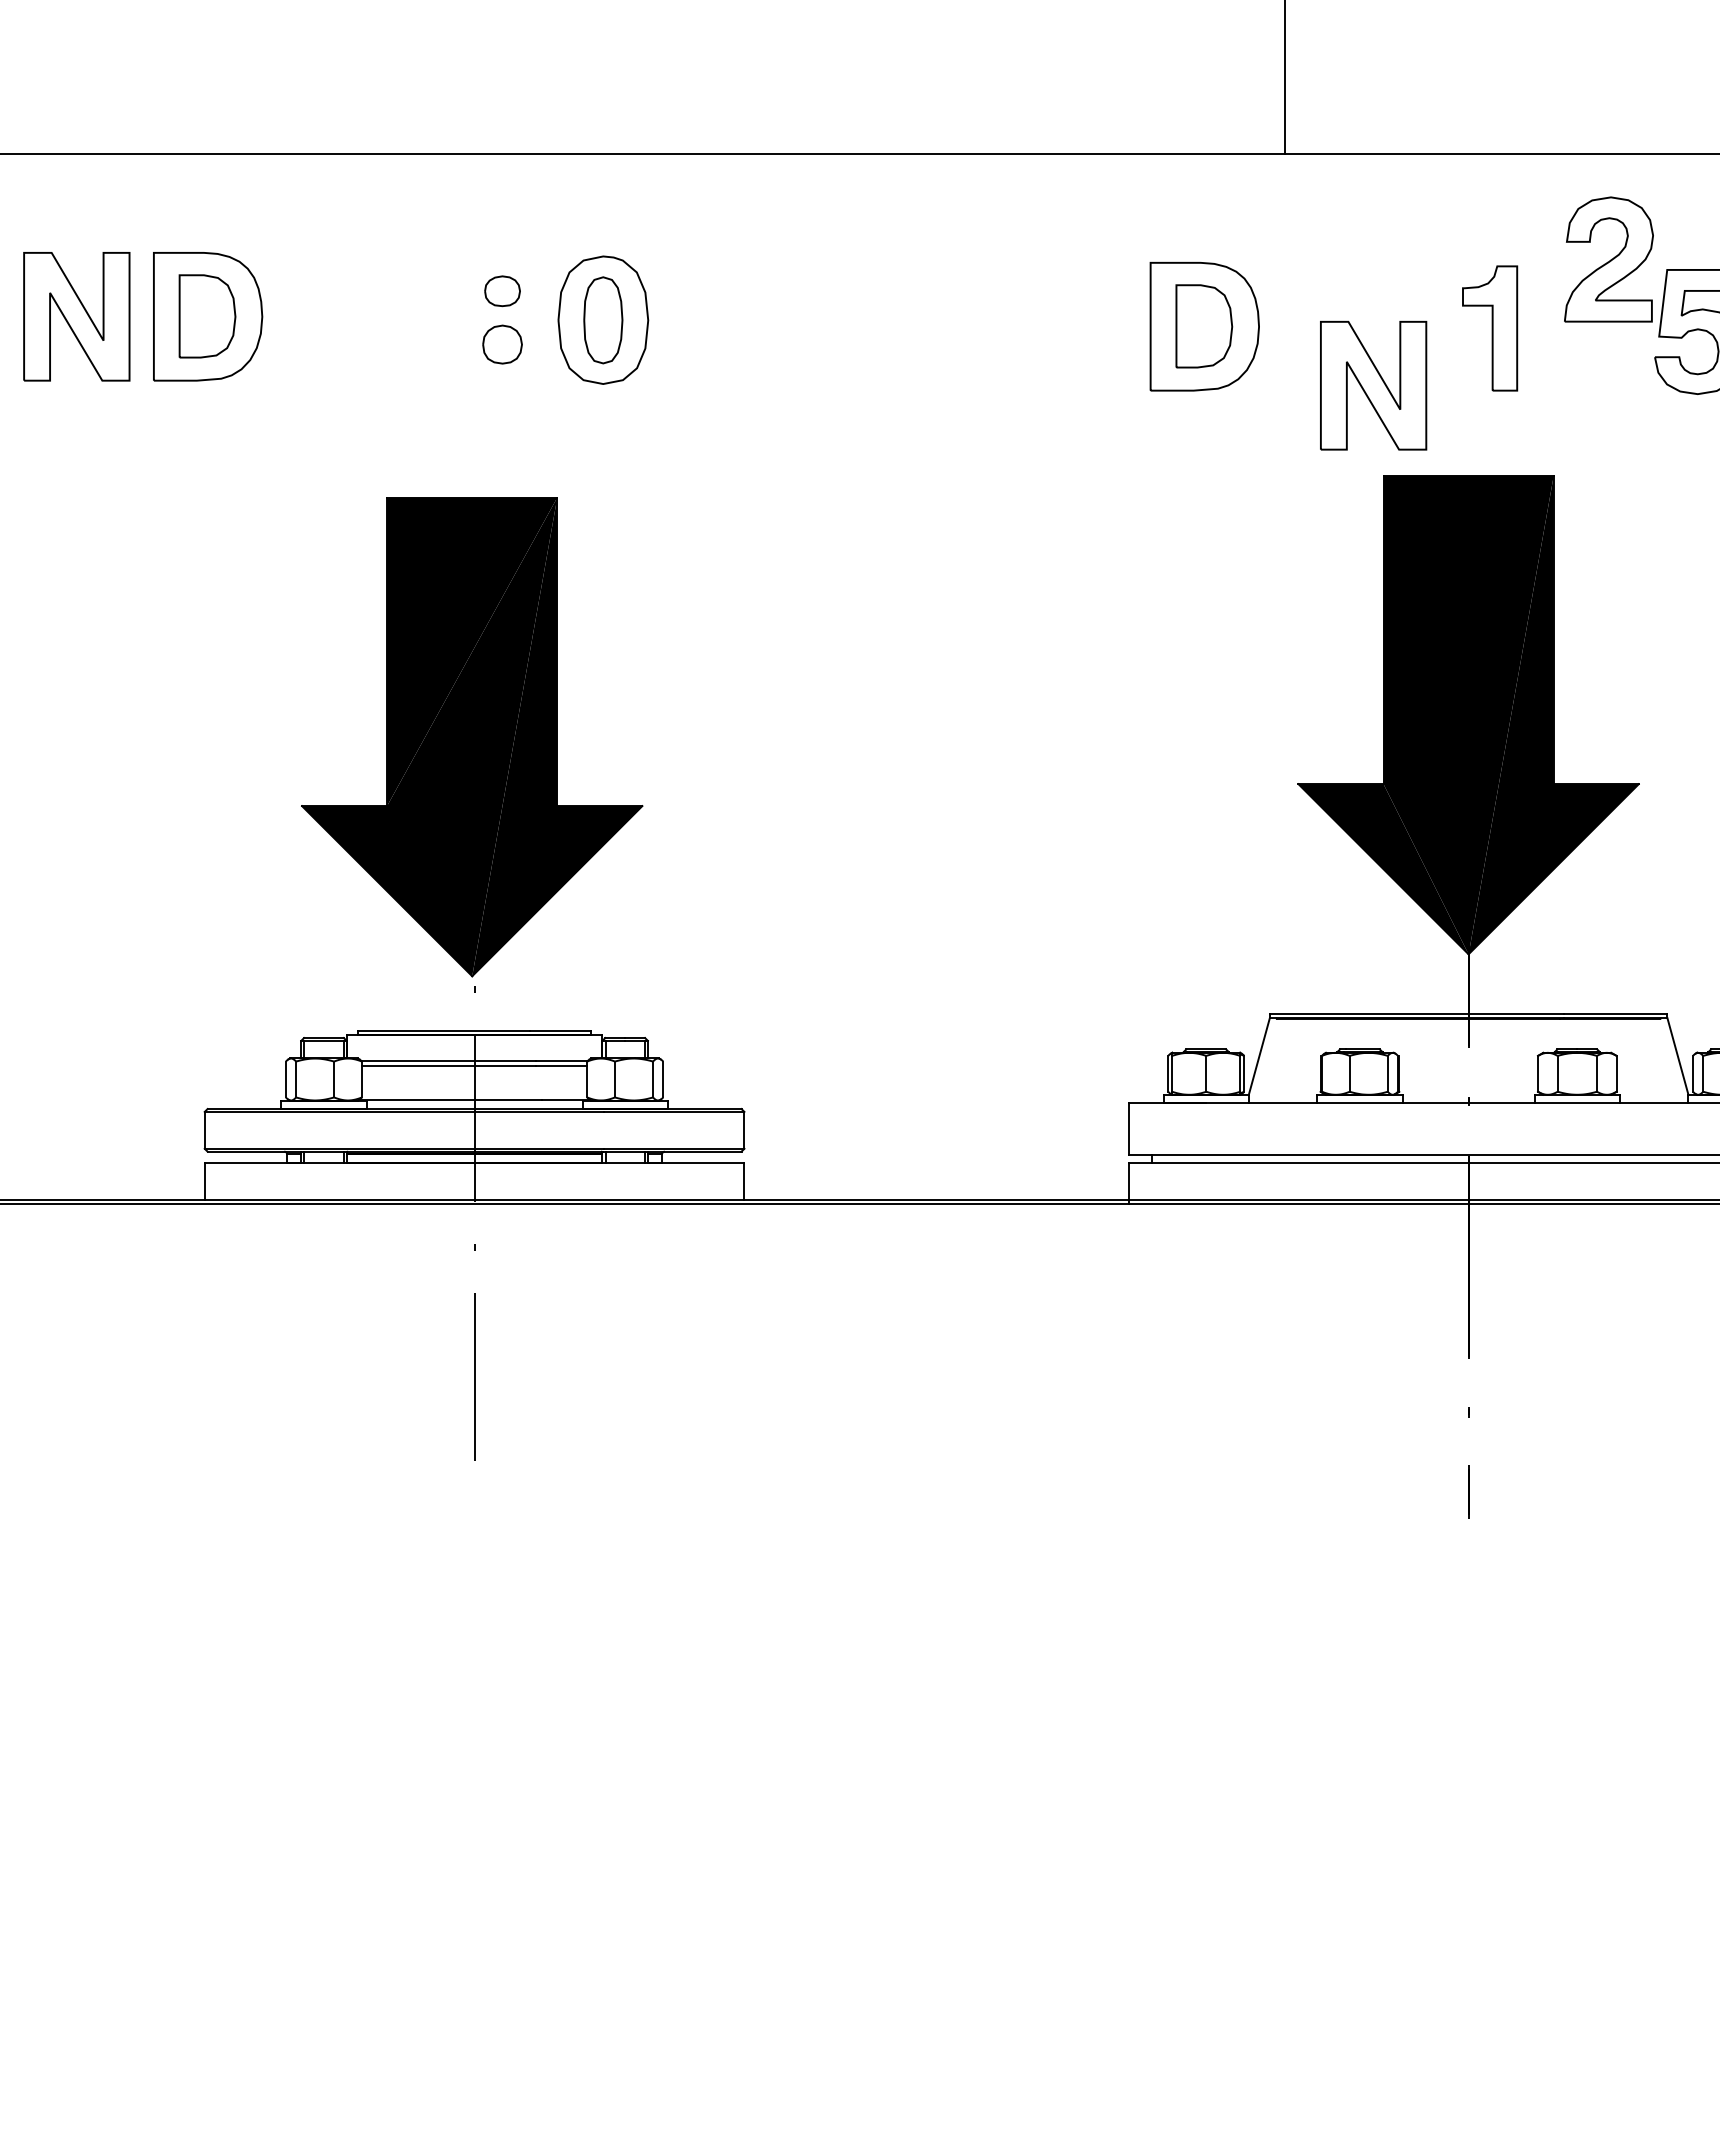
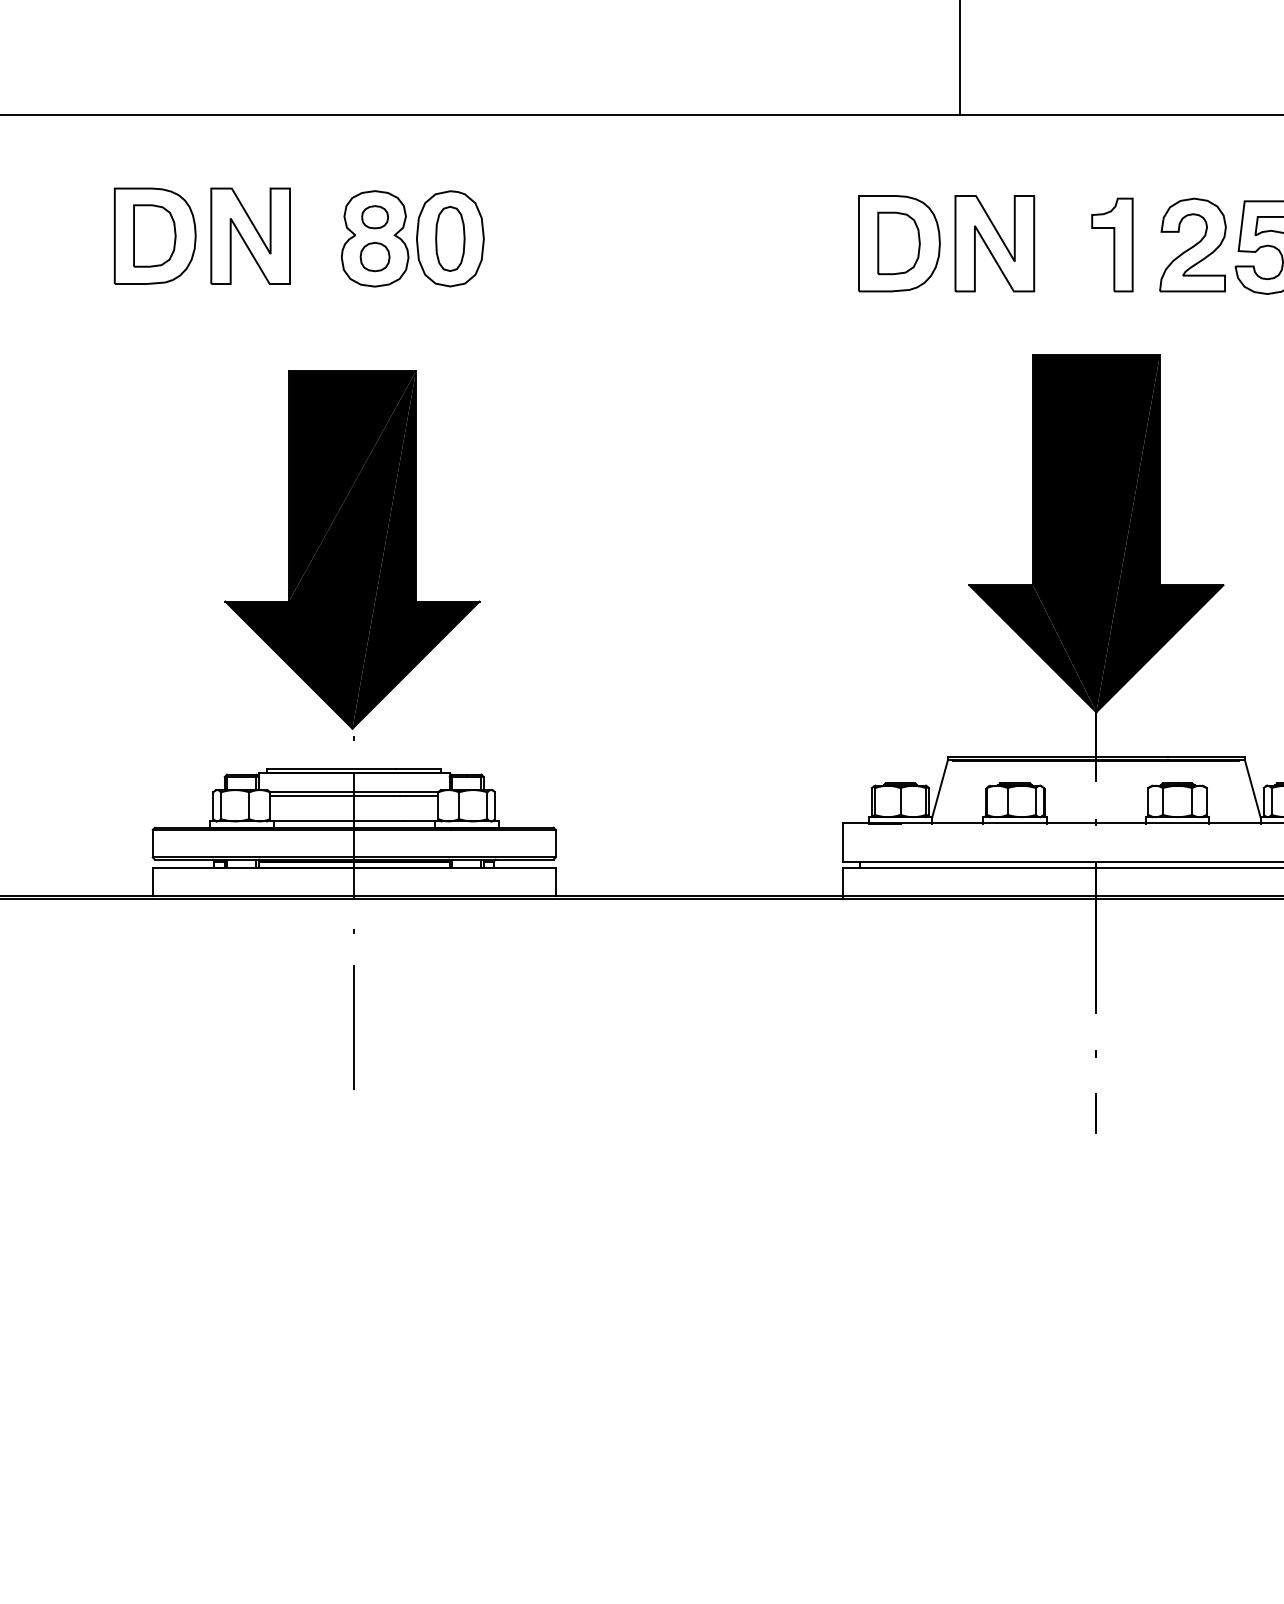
part: (1608, 259) -> (1192, 245), moved
part: (76, 316) -> (250, 236), moved
part: (502, 320) -> (375, 239), added
part: (1373, 385) -> (994, 243), moved

